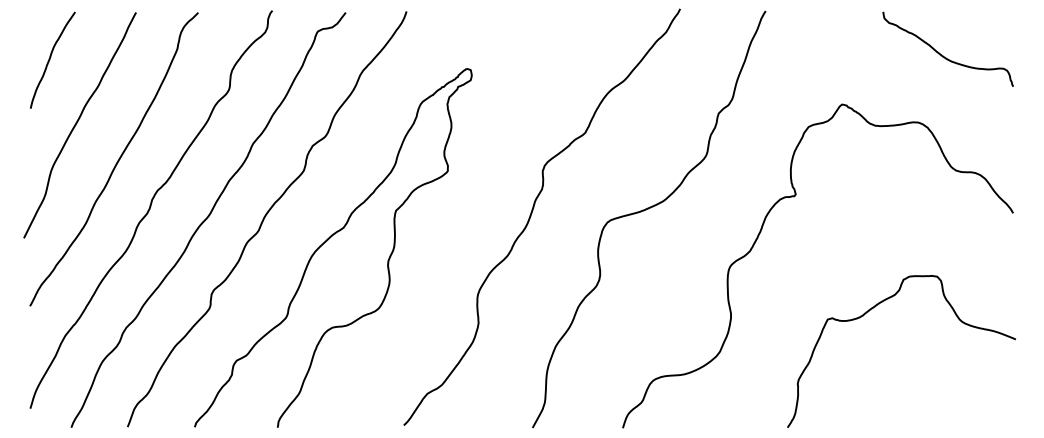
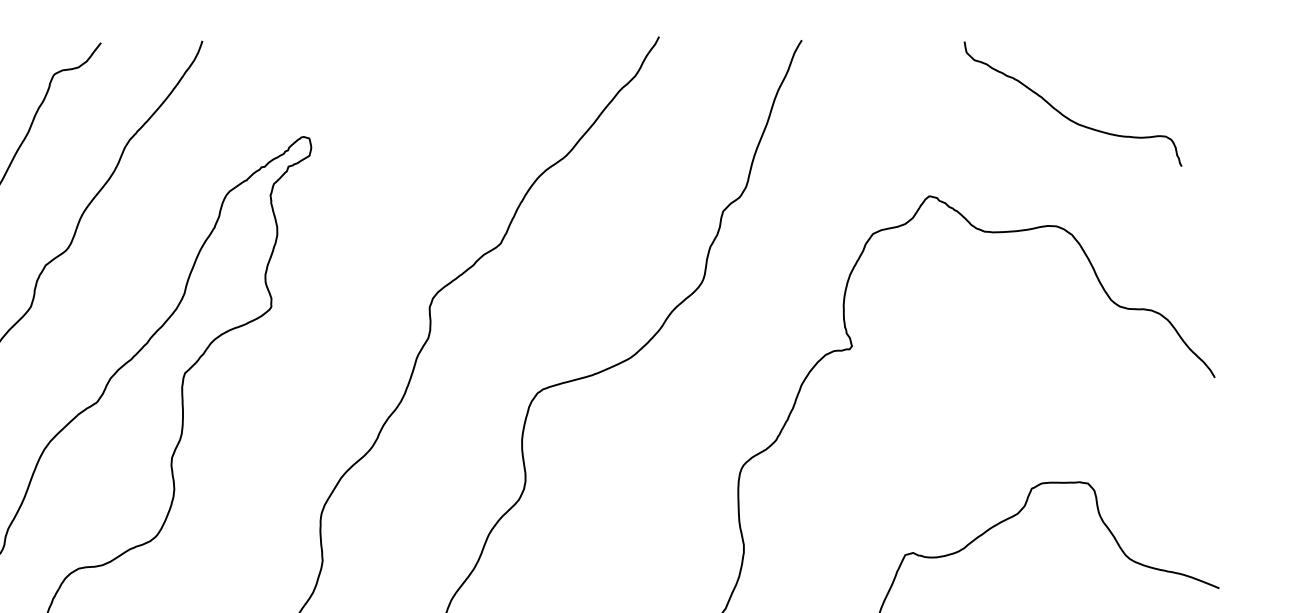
curve: (943, 55) -> (1065, 114), moved

